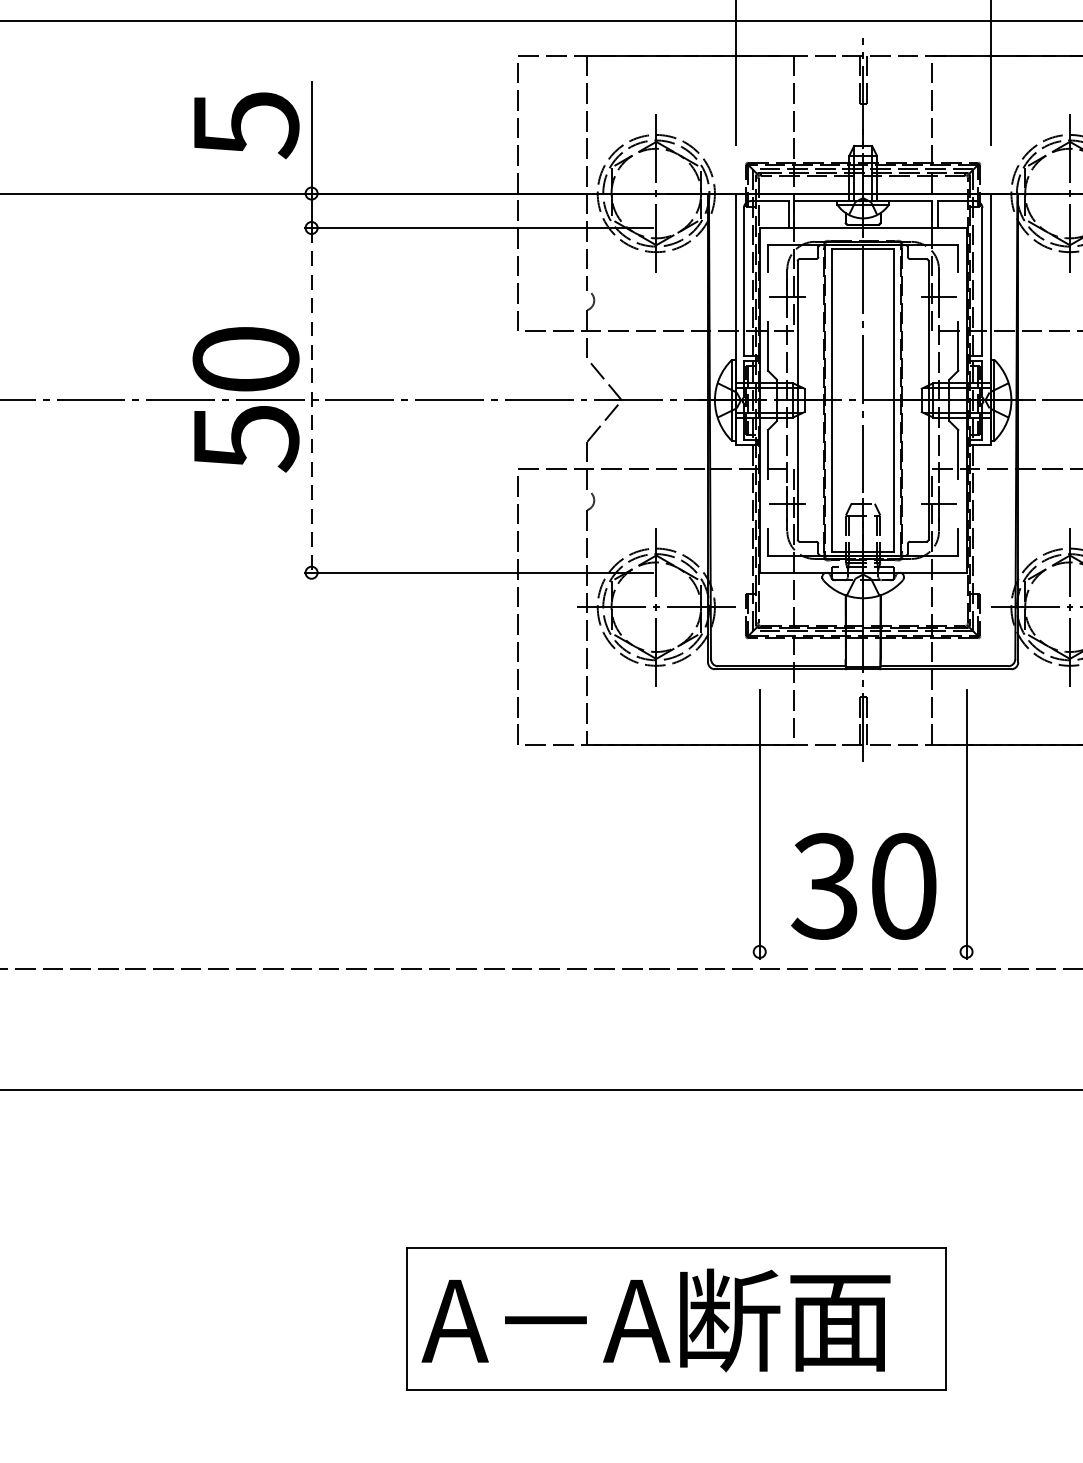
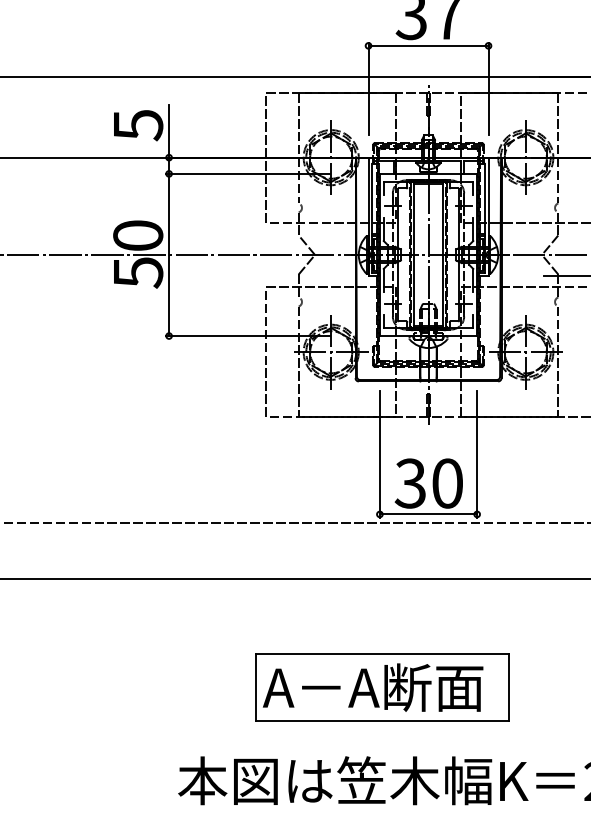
line: (312, 401) -> (169, 255), dashed -> solid
line: (863, 952) -> (428, 514), added
part: (676, 1319) -> (382, 687), moved

